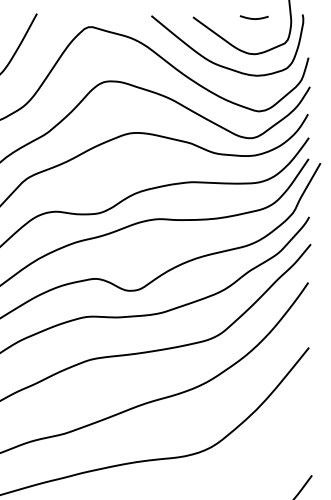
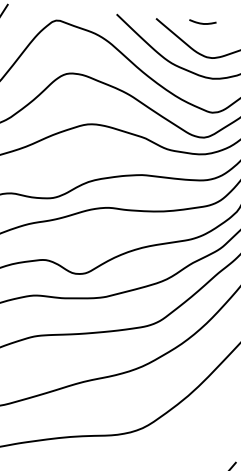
curve: (253, 18) -> (202, 23), moved

